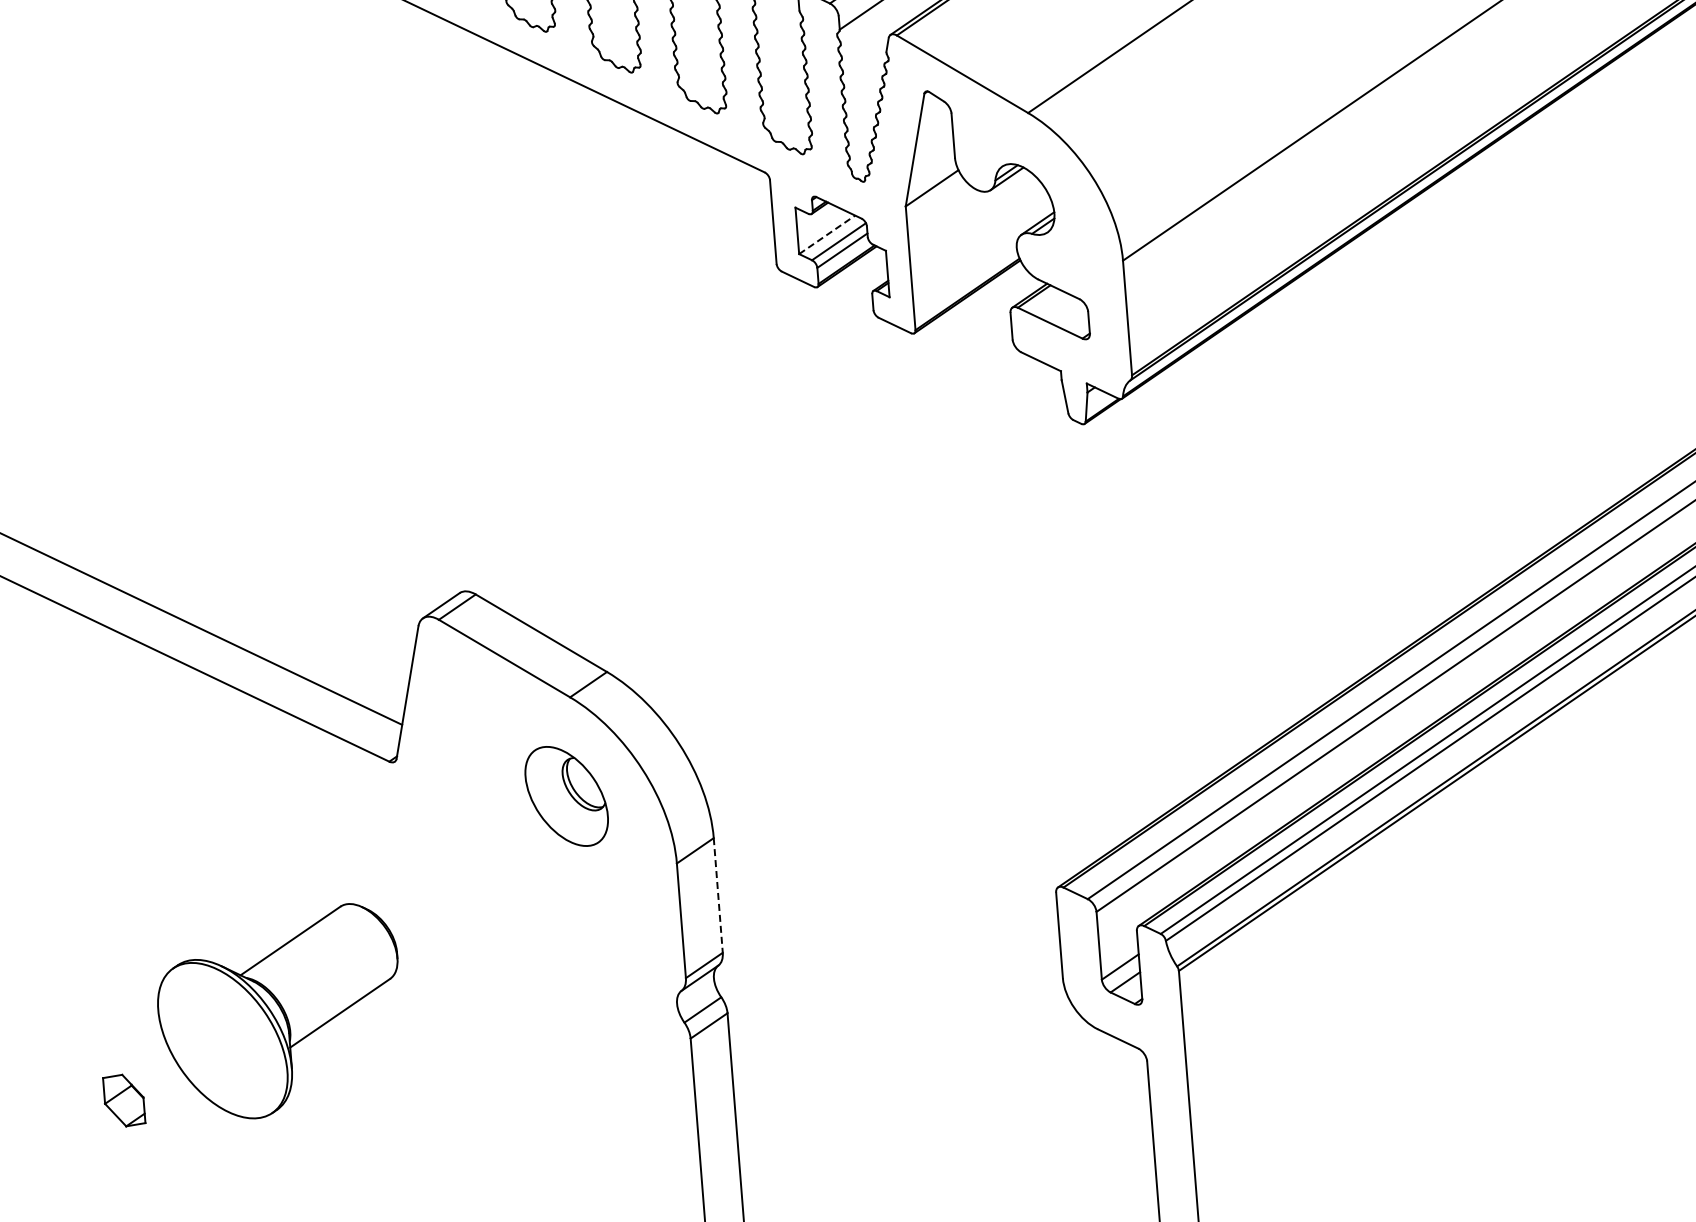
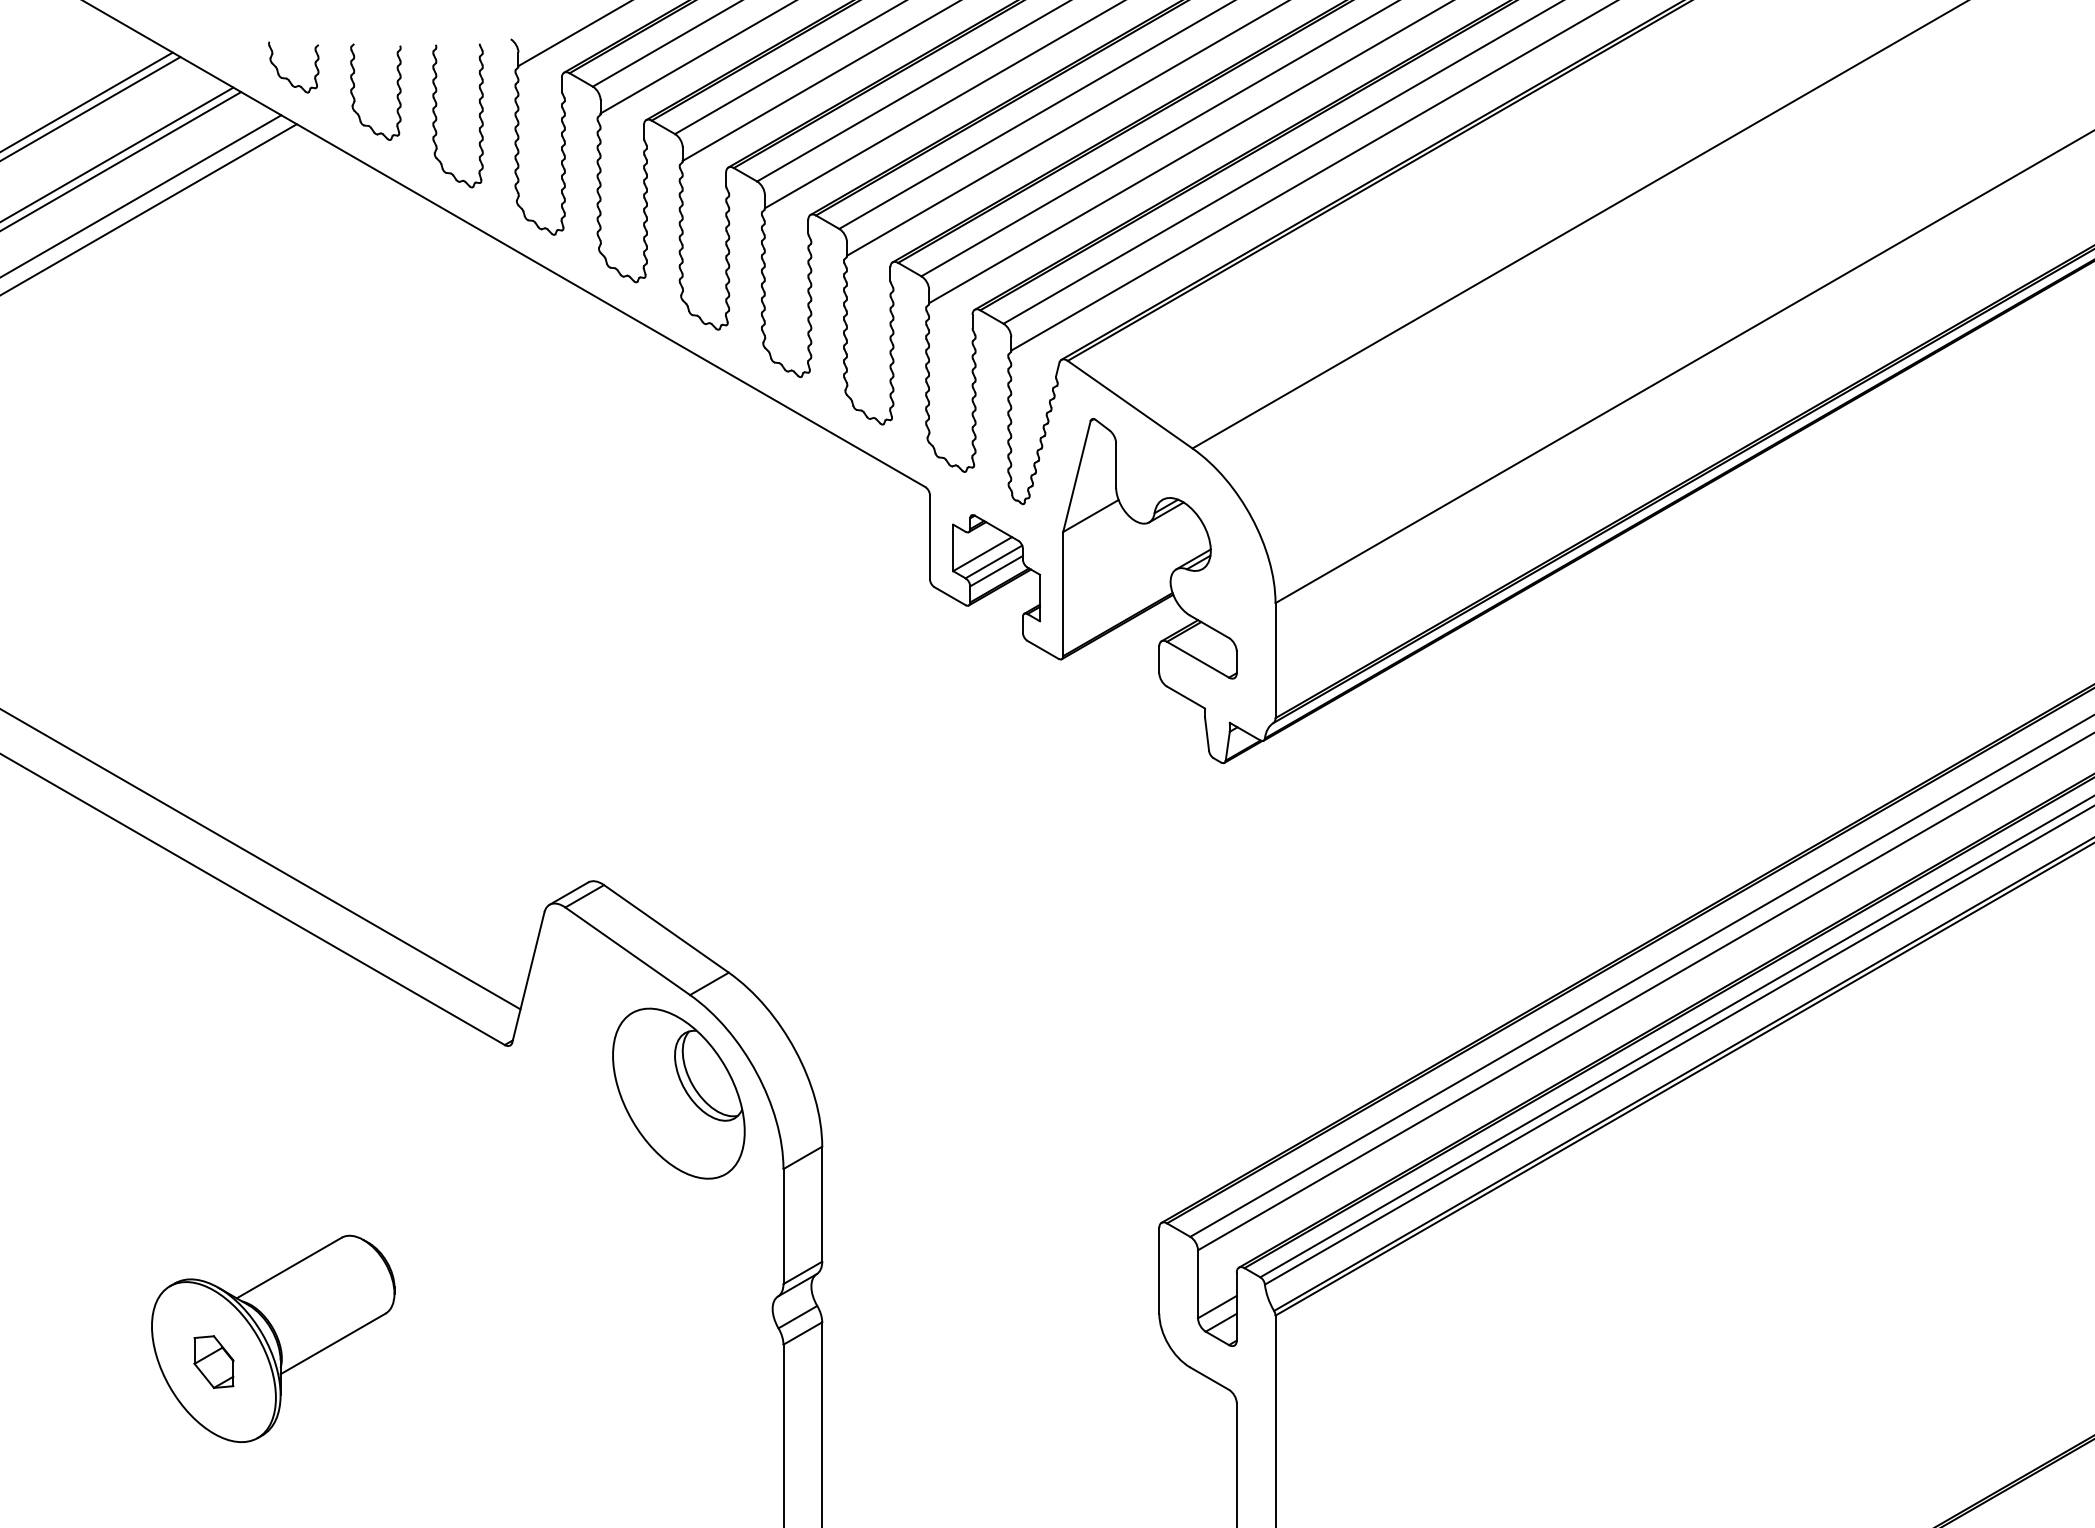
line: (827, 234) -> (983, 553), dashed -> solid
part: (566, 796) -> (678, 1093), size x1.67
line: (718, 895) -> (822, 1204), dashed -> solid
part: (280, 1012) -> (273, 1338), moved

